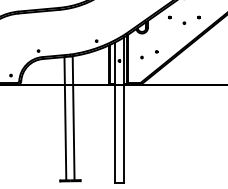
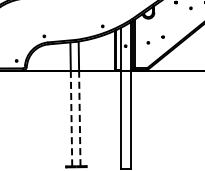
line: (73, 132) -> (79, 118), solid -> dashed
line: (65, 133) -> (71, 119), solid -> dashed

